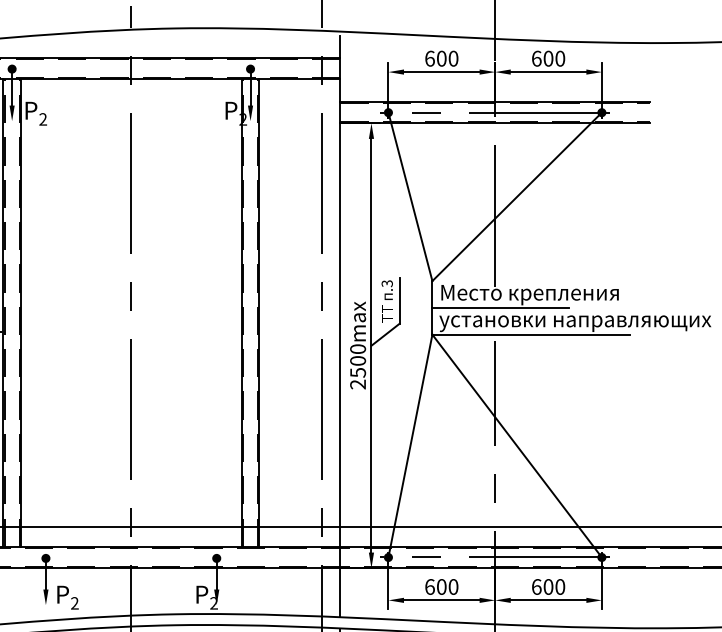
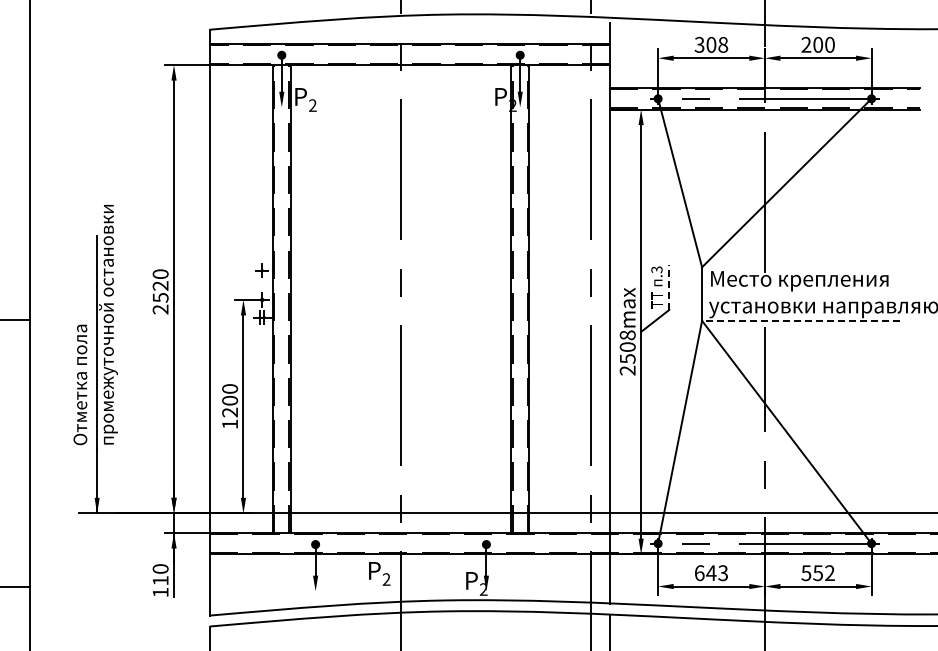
text: (441, 58) -> (711, 44), 600 -> 308
text: (536, 58) -> (806, 44), 600 -> 200
line: (399, 301) -> (669, 287), solid -> dashed
line: (500, 308) -> (770, 294), removed
line: (531, 334) -> (801, 320), solid -> dashed
text: (357, 349) -> (627, 335), 2500max -> 2508max
text: (447, 587) -> (717, 573), 600 -> 643
text: (547, 587) -> (817, 573), 600 -> 552
text: (67, 597) -> (379, 573), moved

